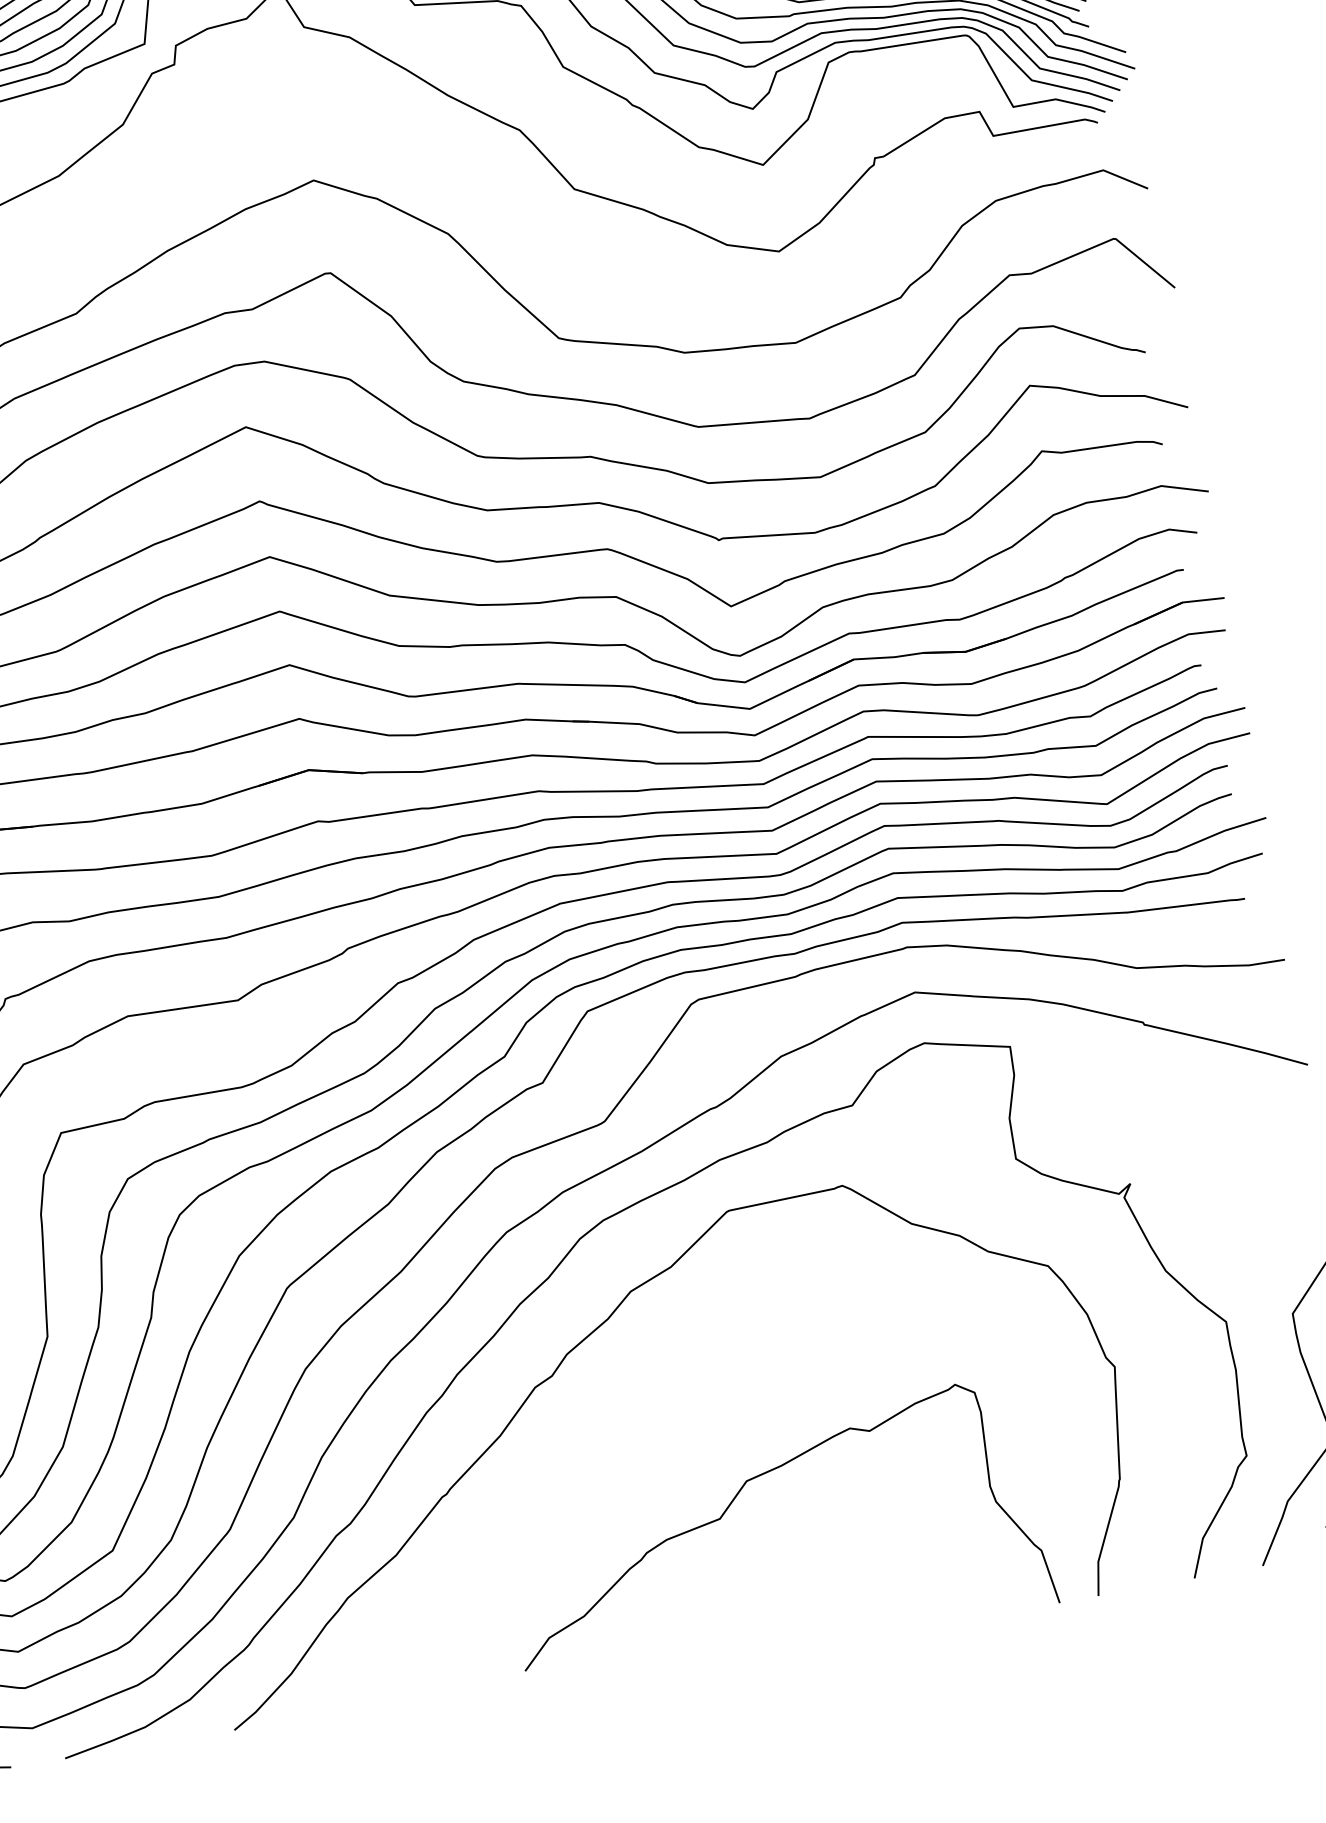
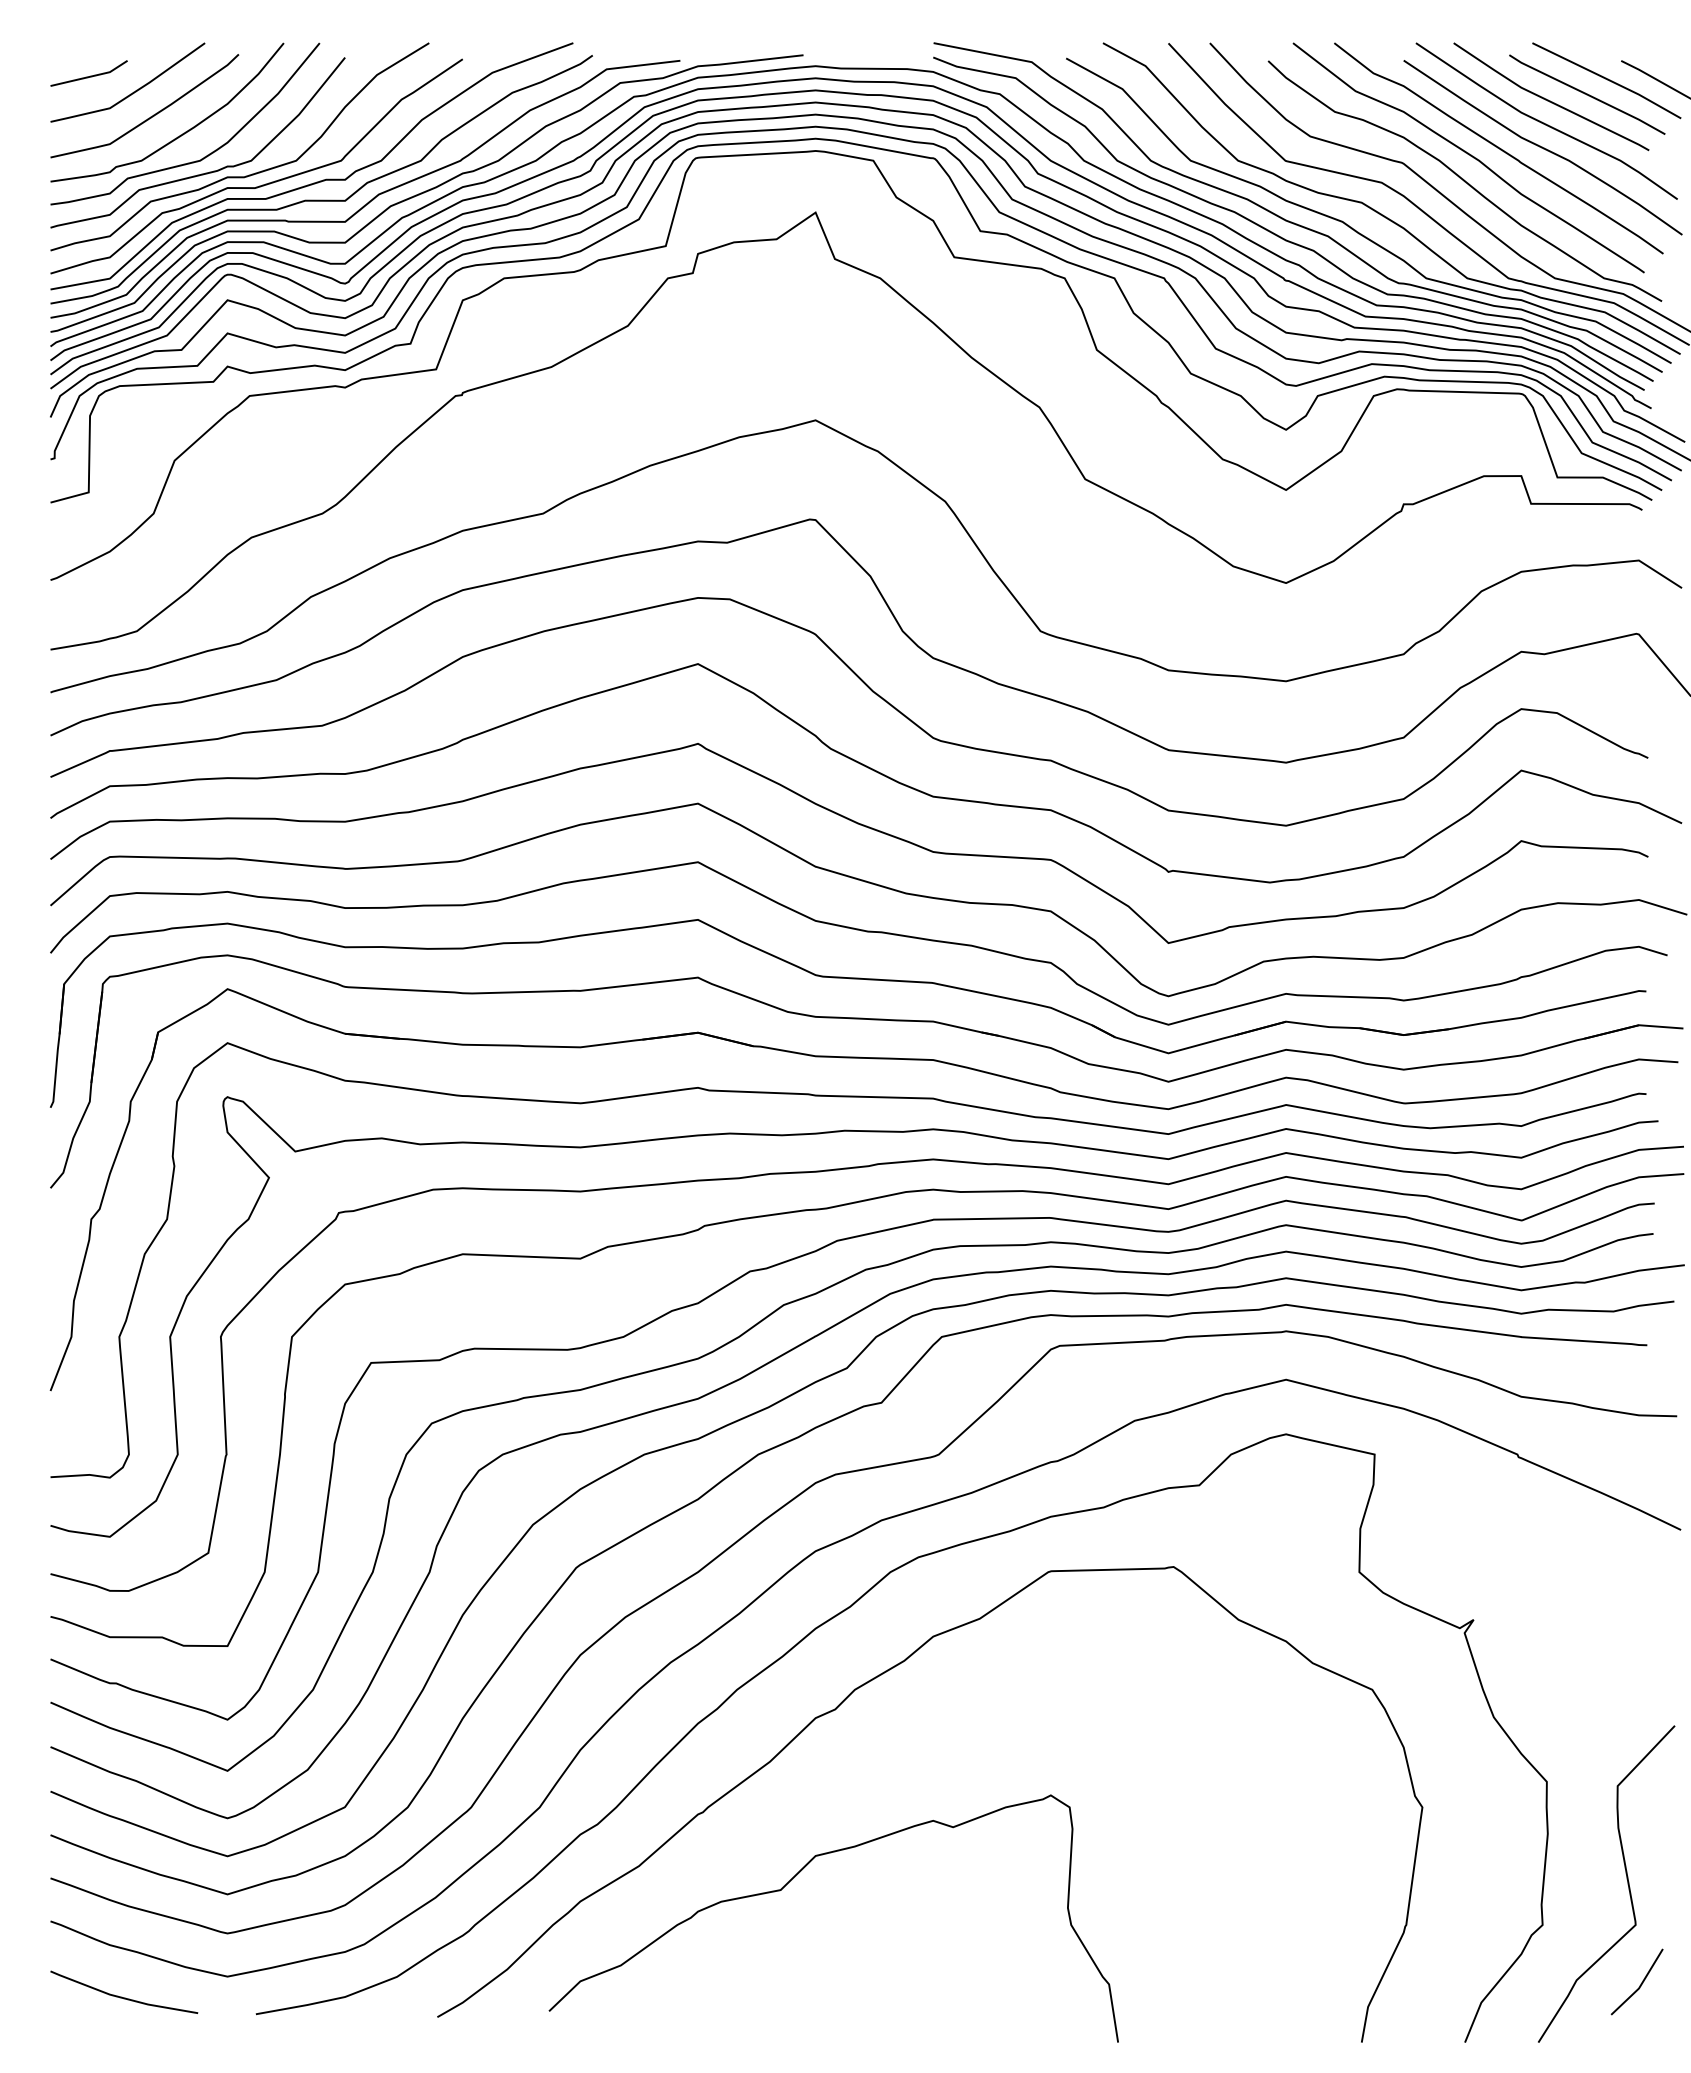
curve: (732, 1503) -> (796, 1876), moved

